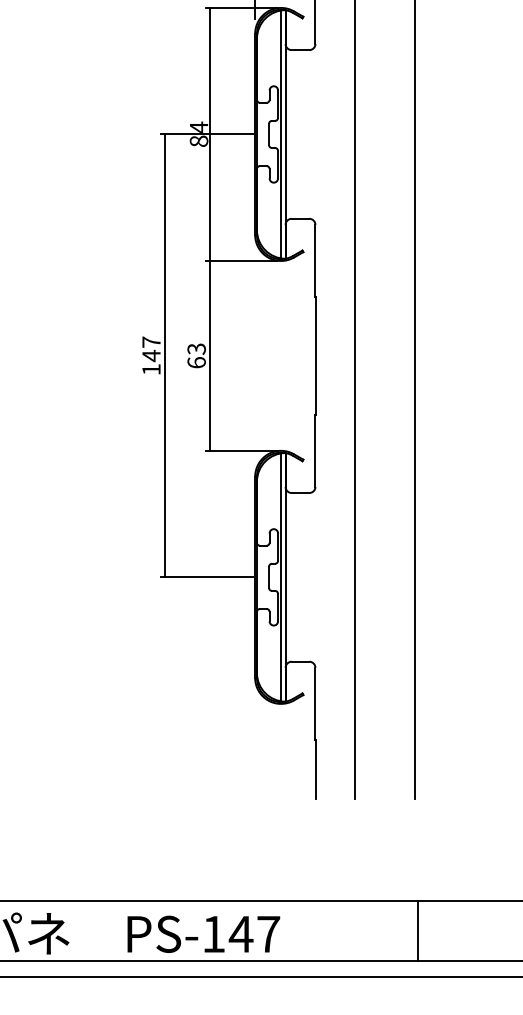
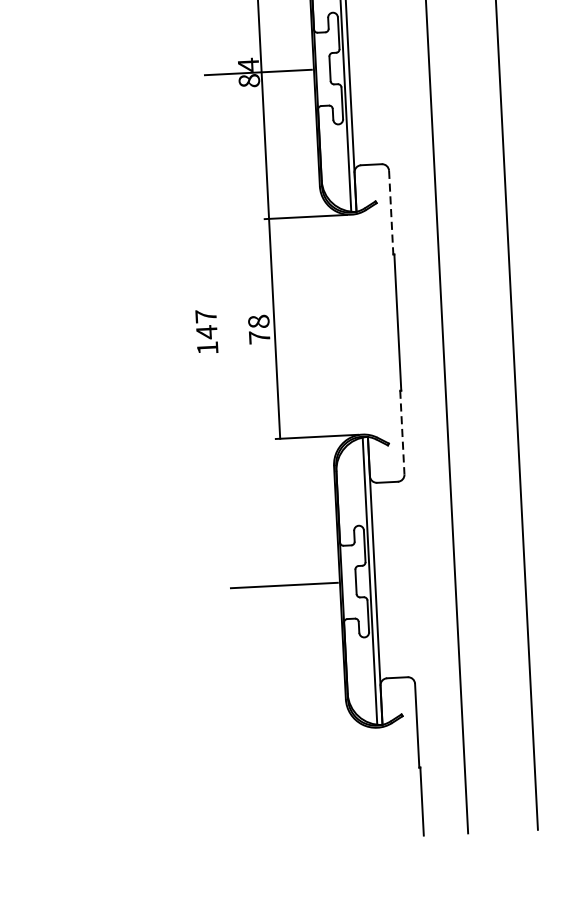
line: (315, 261) -> (391, 213), solid -> dashed
line: (164, 355) -> (221, 331), removed
text: (196, 355) -> (258, 329), 63 -> 78
line: (315, 451) -> (402, 433), solid -> dashed

